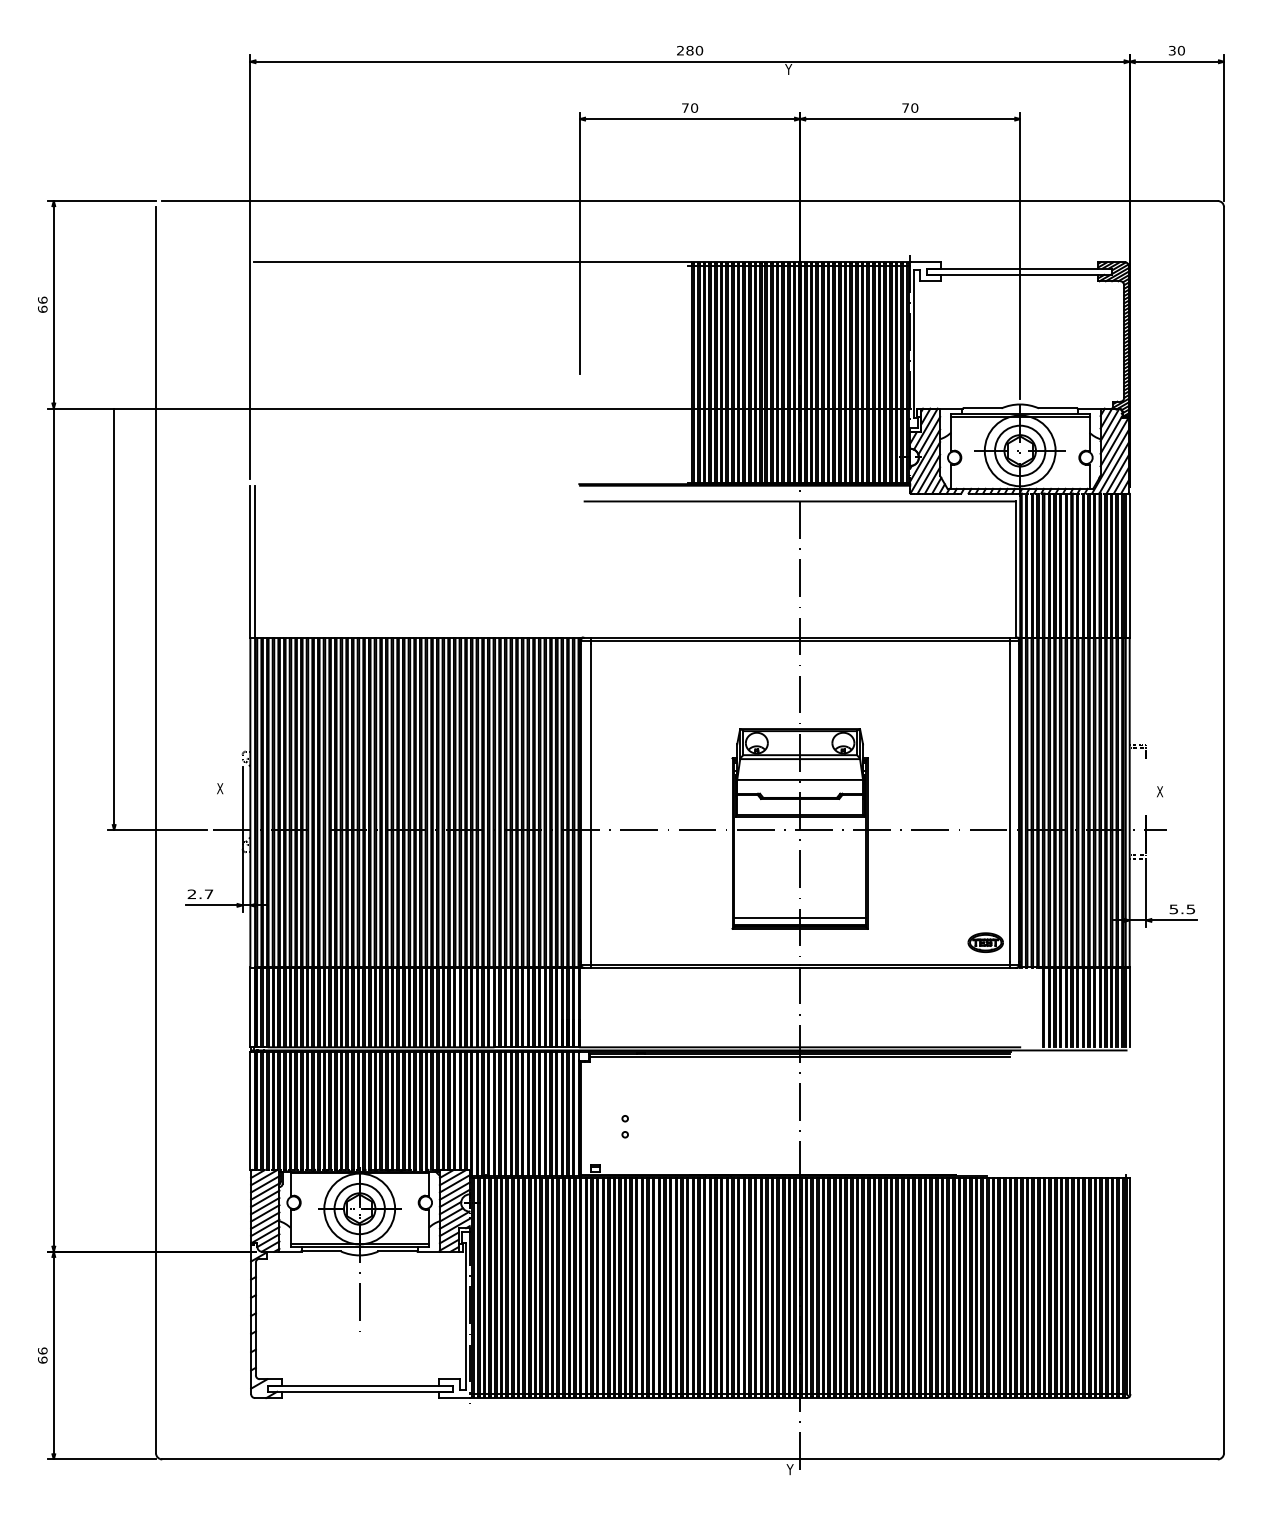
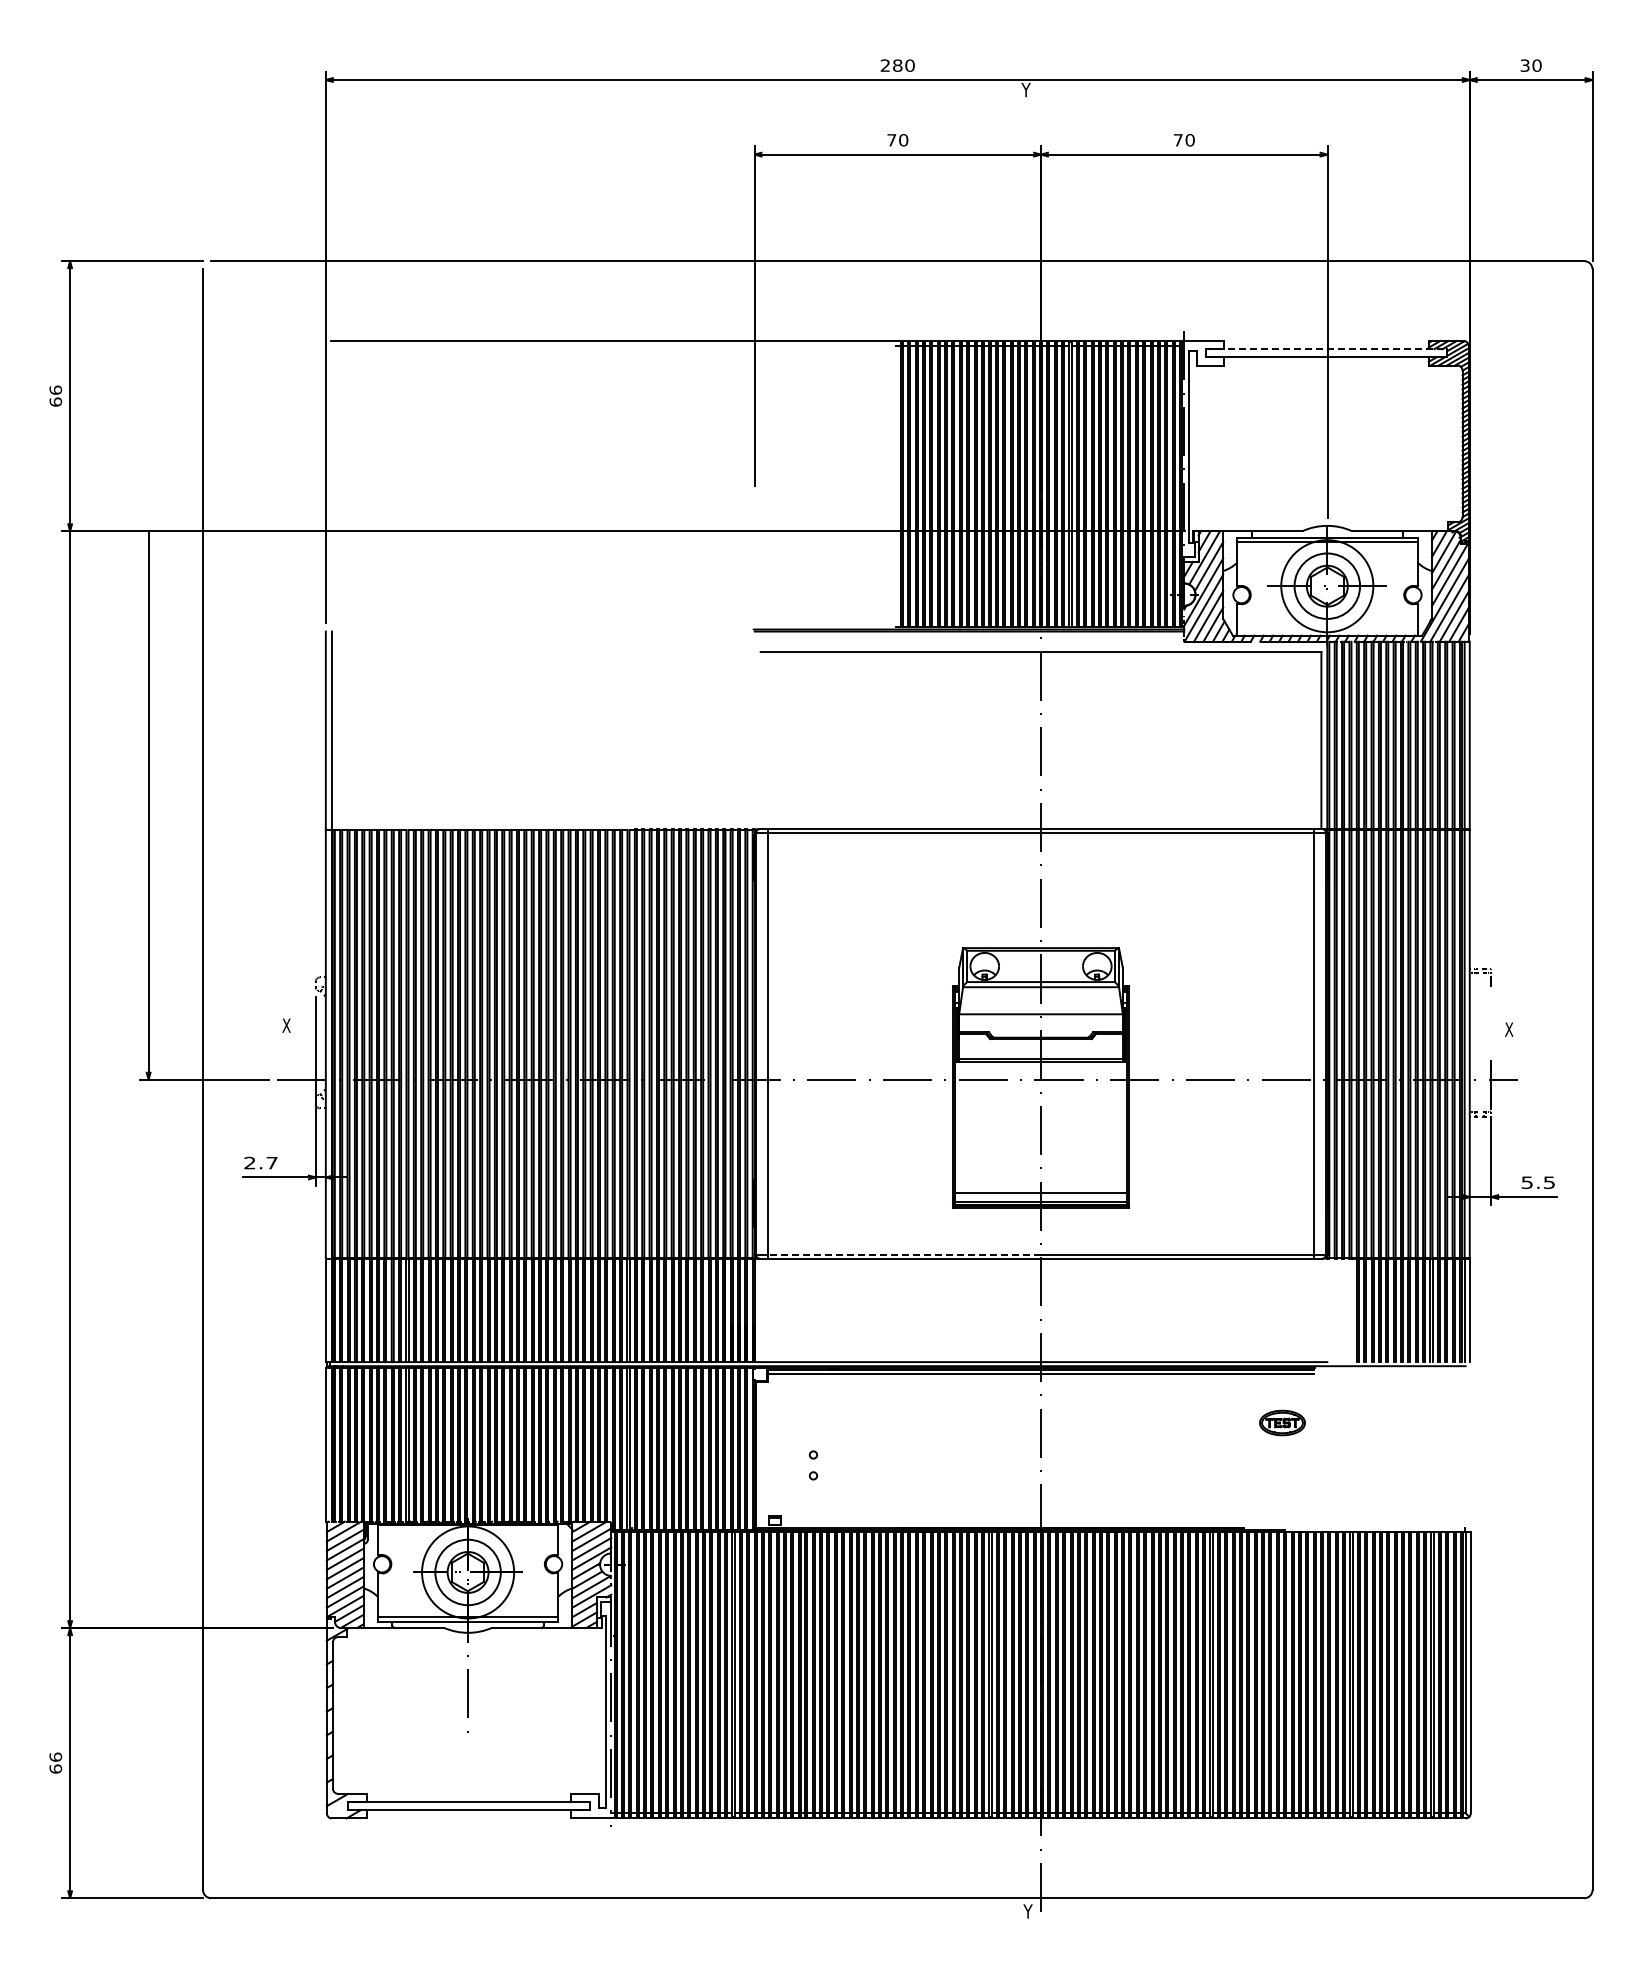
line: (1019, 268) -> (1326, 349), solid -> dashed
part: (985, 942) -> (1282, 1422), moved
line: (695, 964) -> (904, 1254), solid -> dashed

